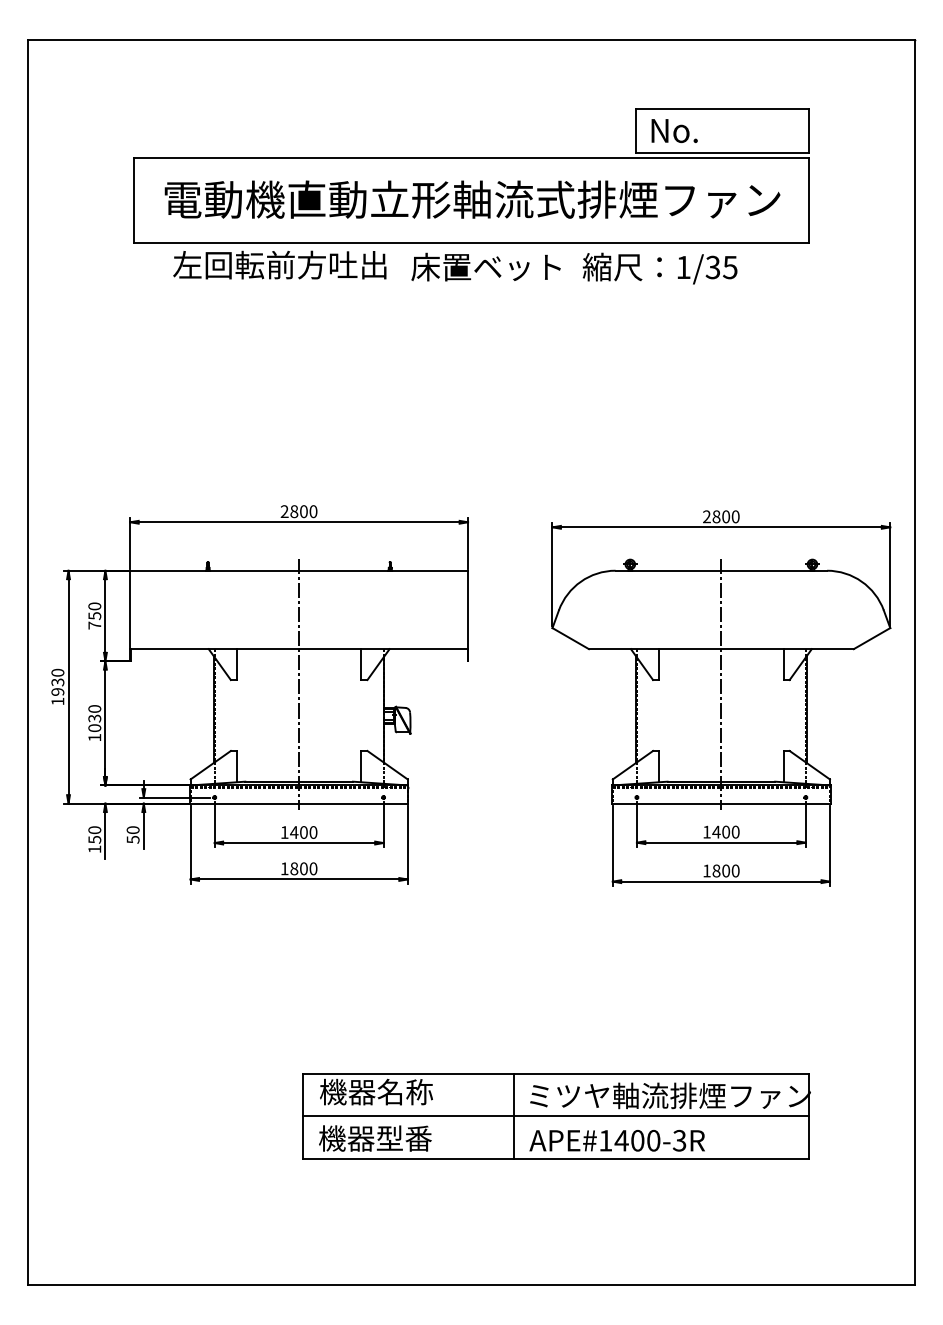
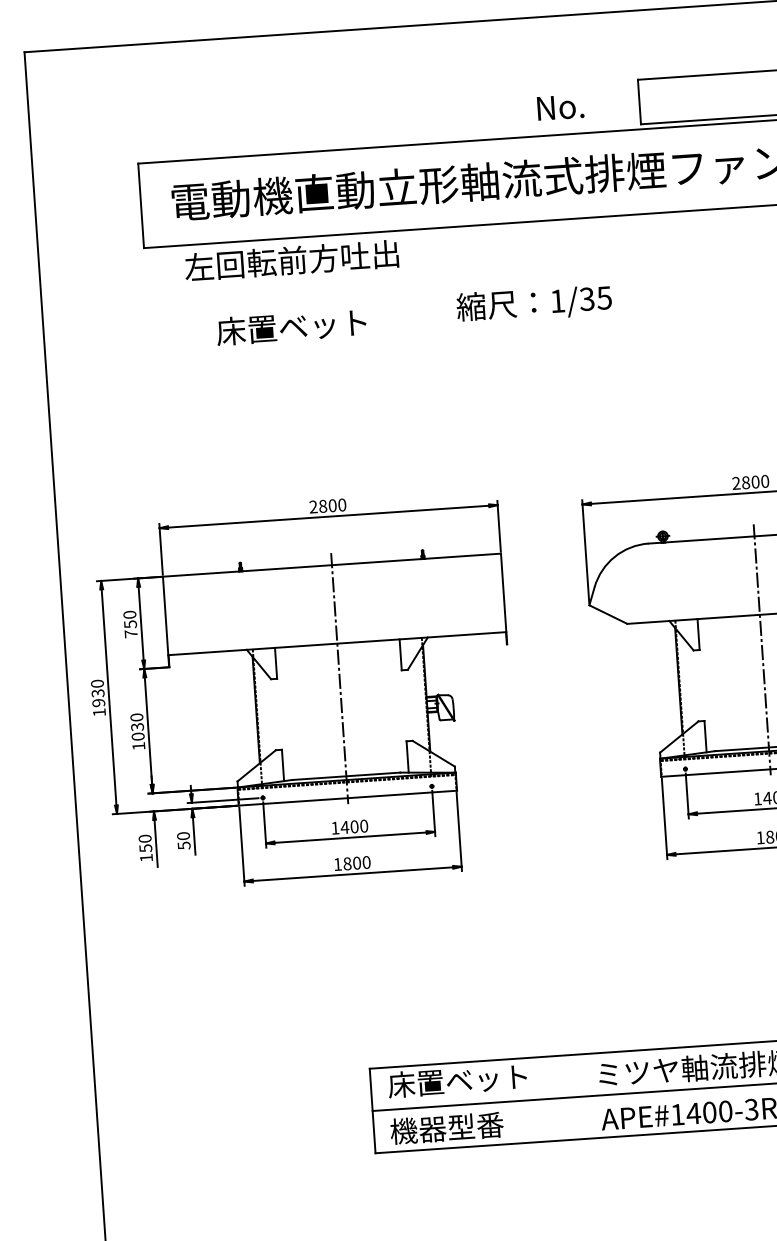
text: (674, 131) -> (560, 107), moved
text: (485, 266) -> (290, 326), moved
text: (659, 268) -> (533, 303), moved
text: (389, 1091) -> (457, 1080), 機器名称 -> 床置ベット
line: (513, 1116) -> (583, 1096), removed

